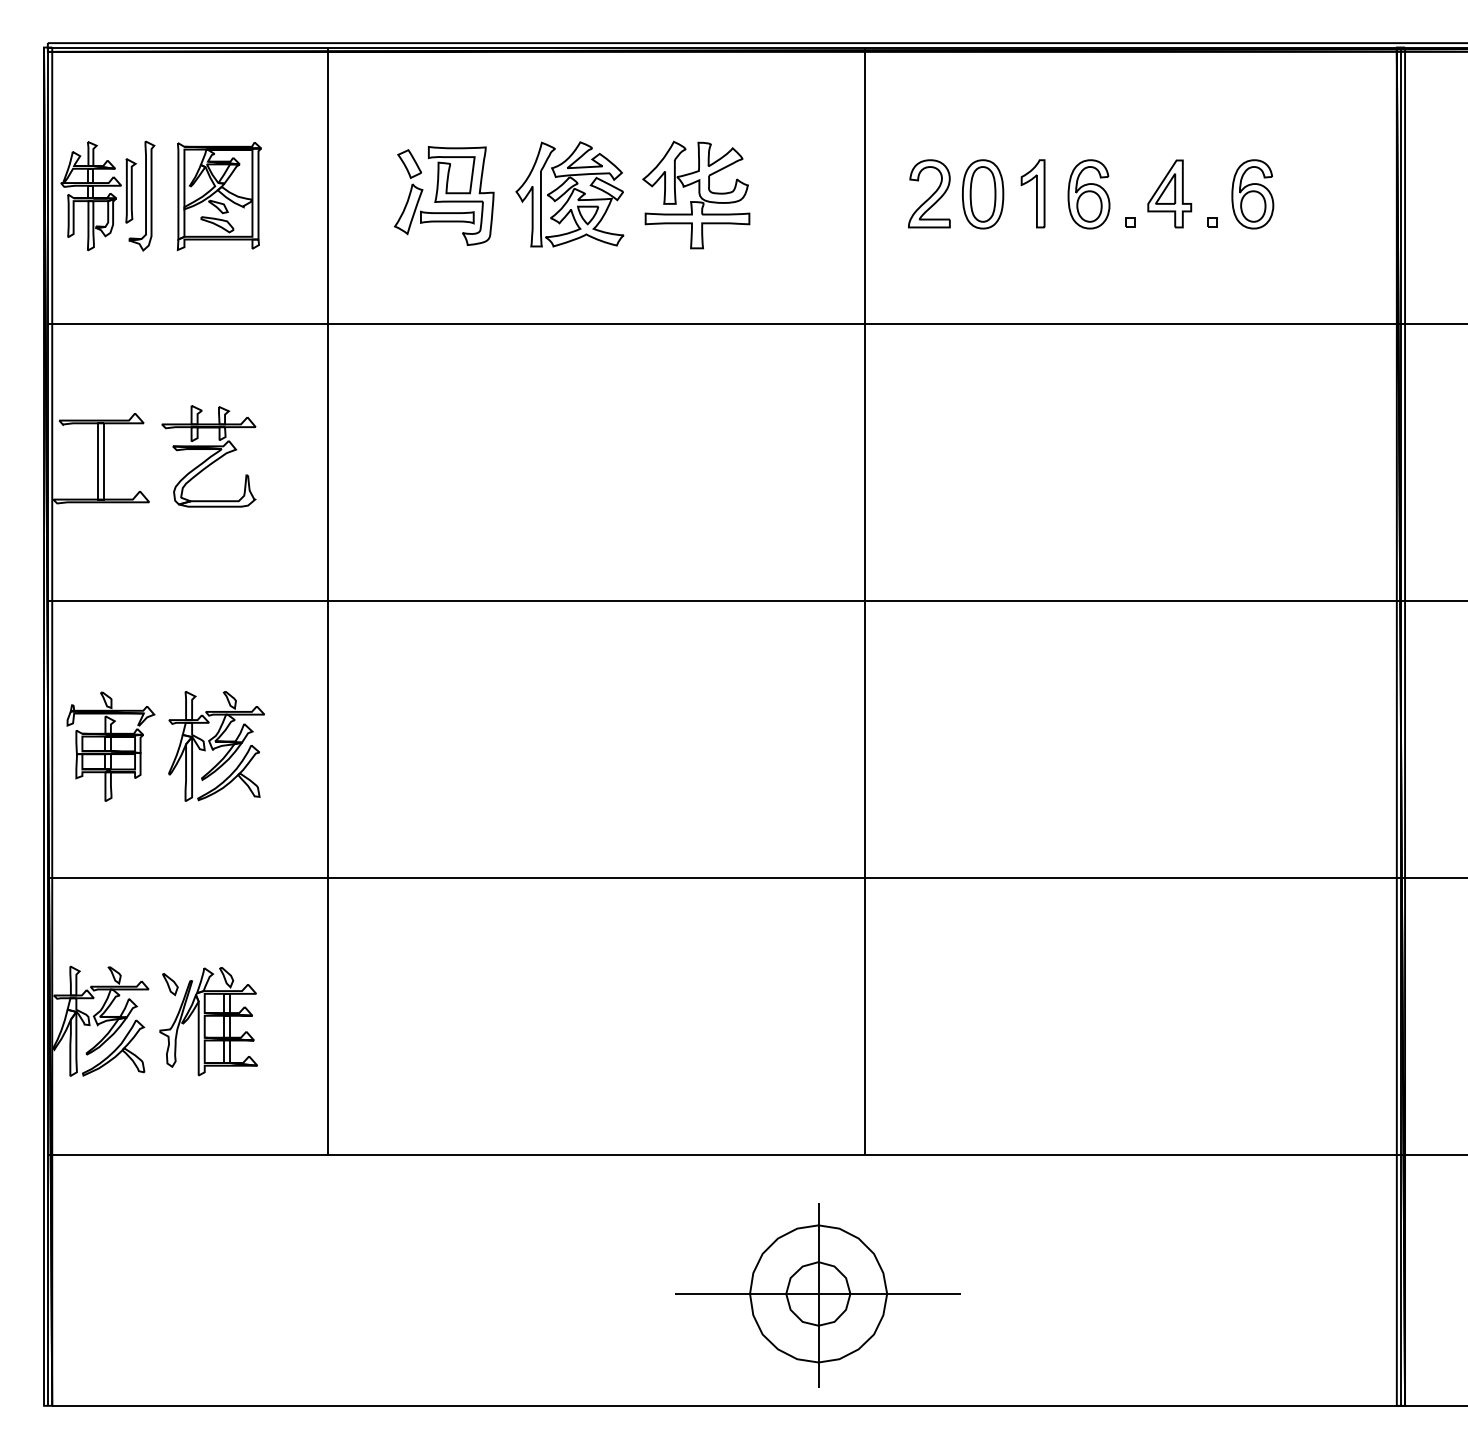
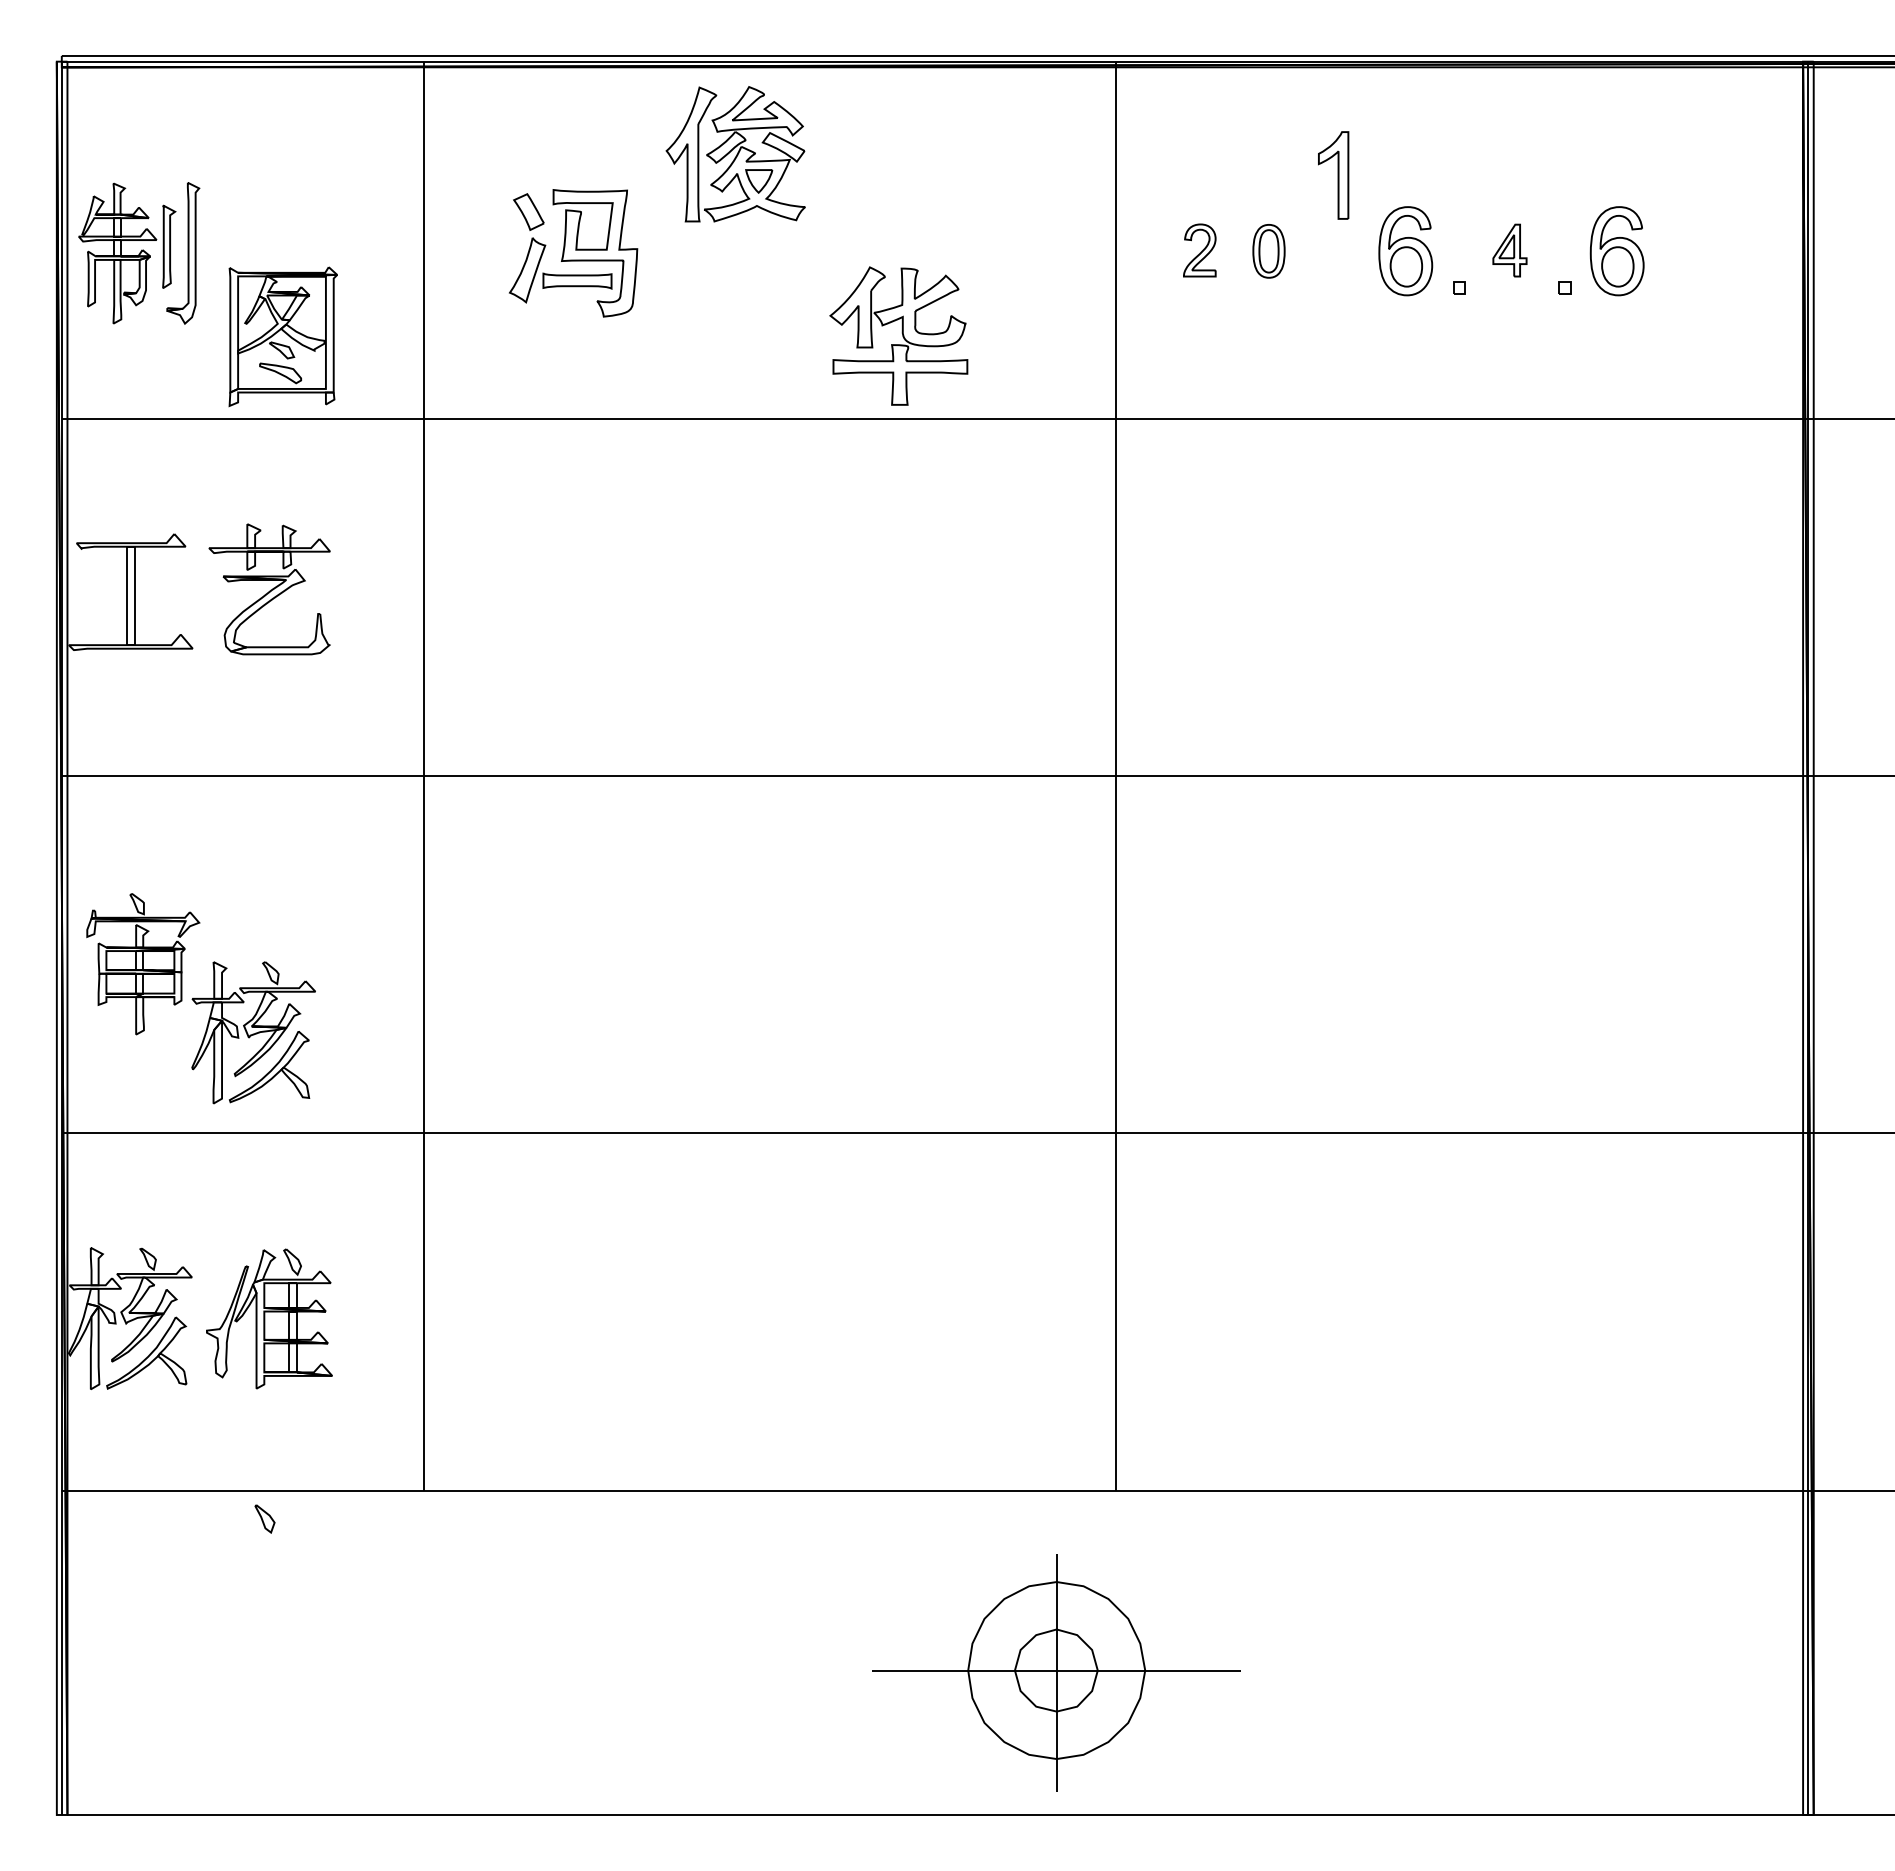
part: (929, 193) -> (1199, 250), size x0.6
part: (1033, 193) -> (1333, 175), moved
part: (1169, 193) -> (1509, 250), size x0.6
part: (569, 194) -> (735, 154), moved
part: (696, 194) -> (898, 335), moved
part: (982, 194) -> (1268, 251), size x0.6
part: (218, 196) -> (282, 336), moved
part: (216, 746) -> (253, 1032), moved
part: (170, 984) -> (264, 1518), moved

